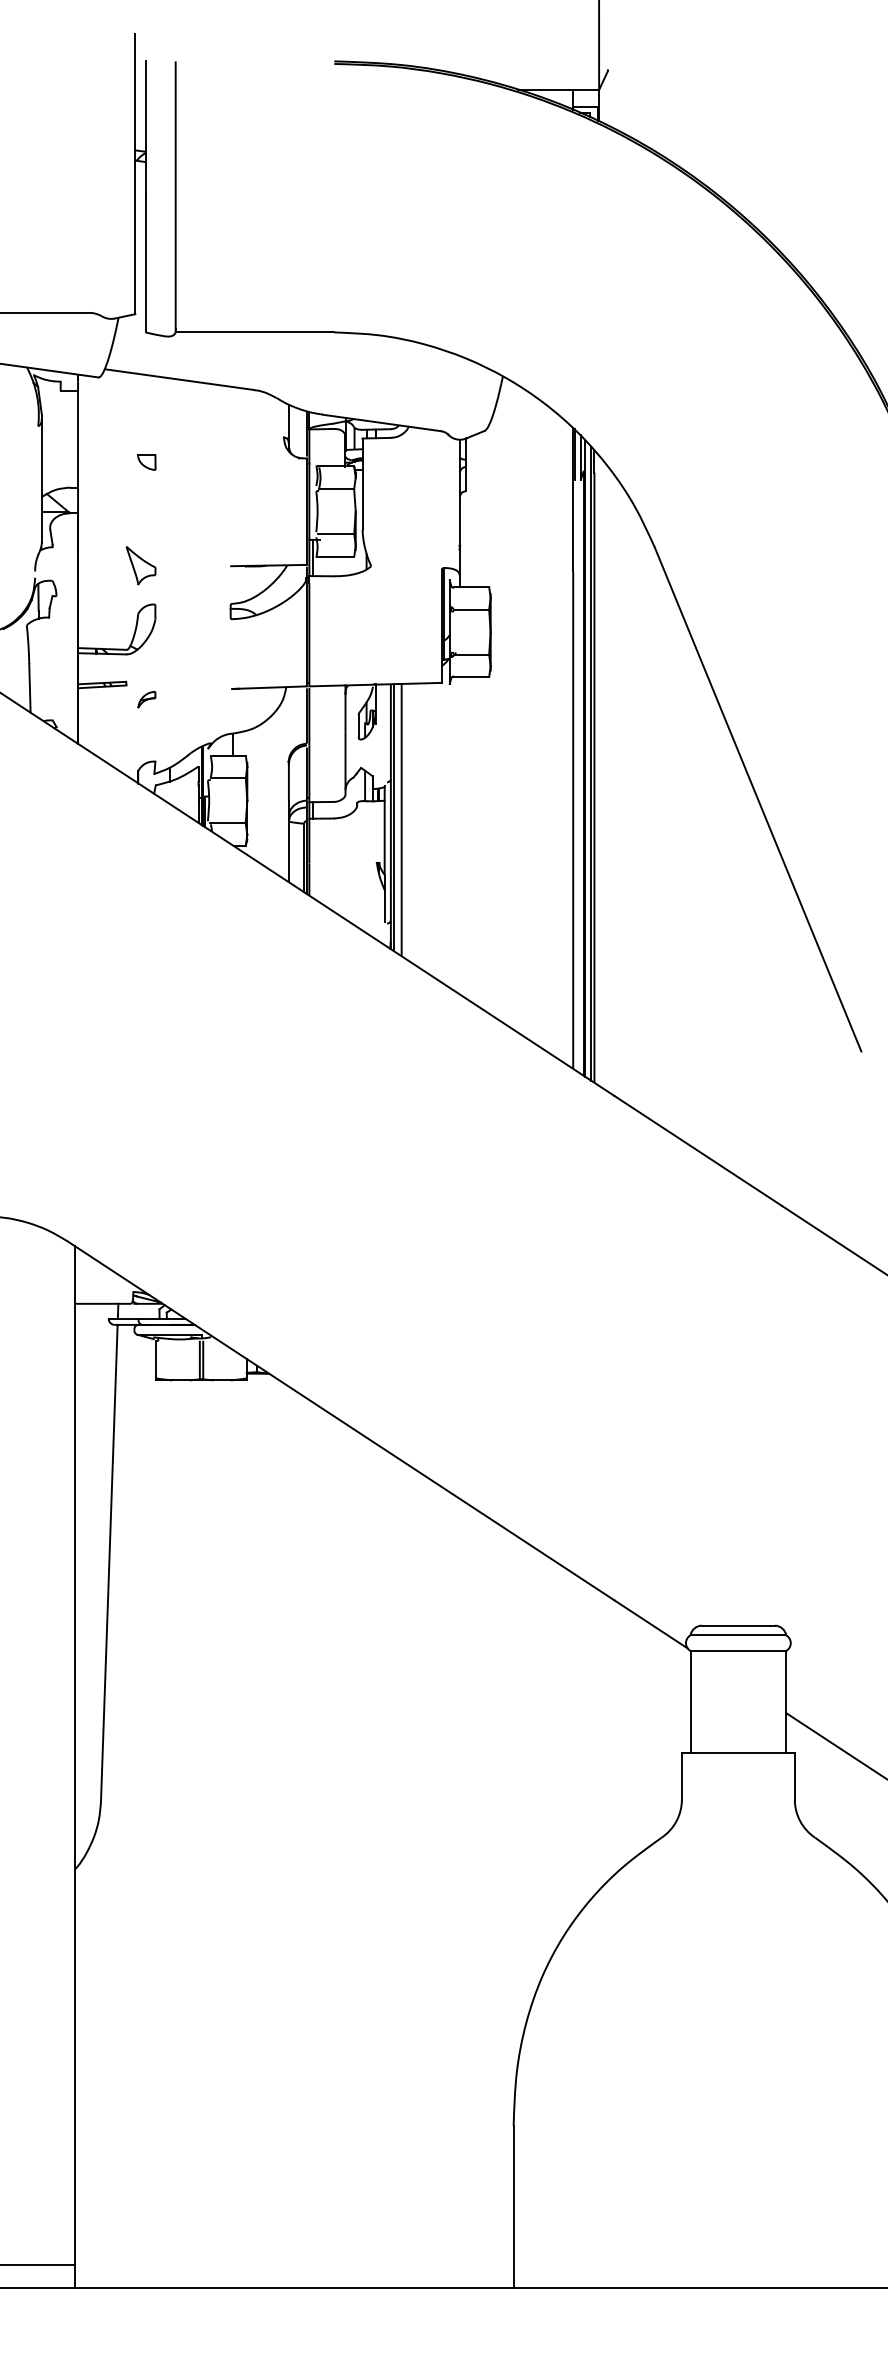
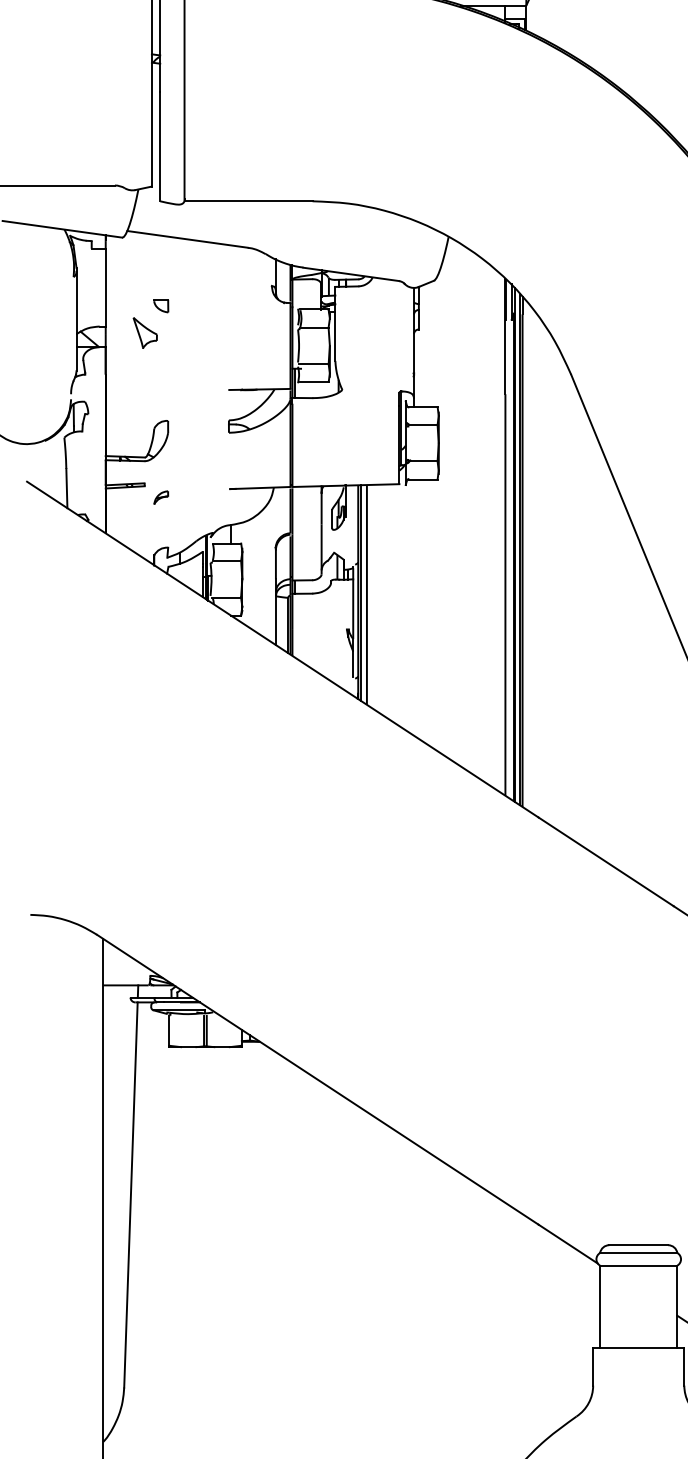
part: (140, 565) -> (144, 332), moved

